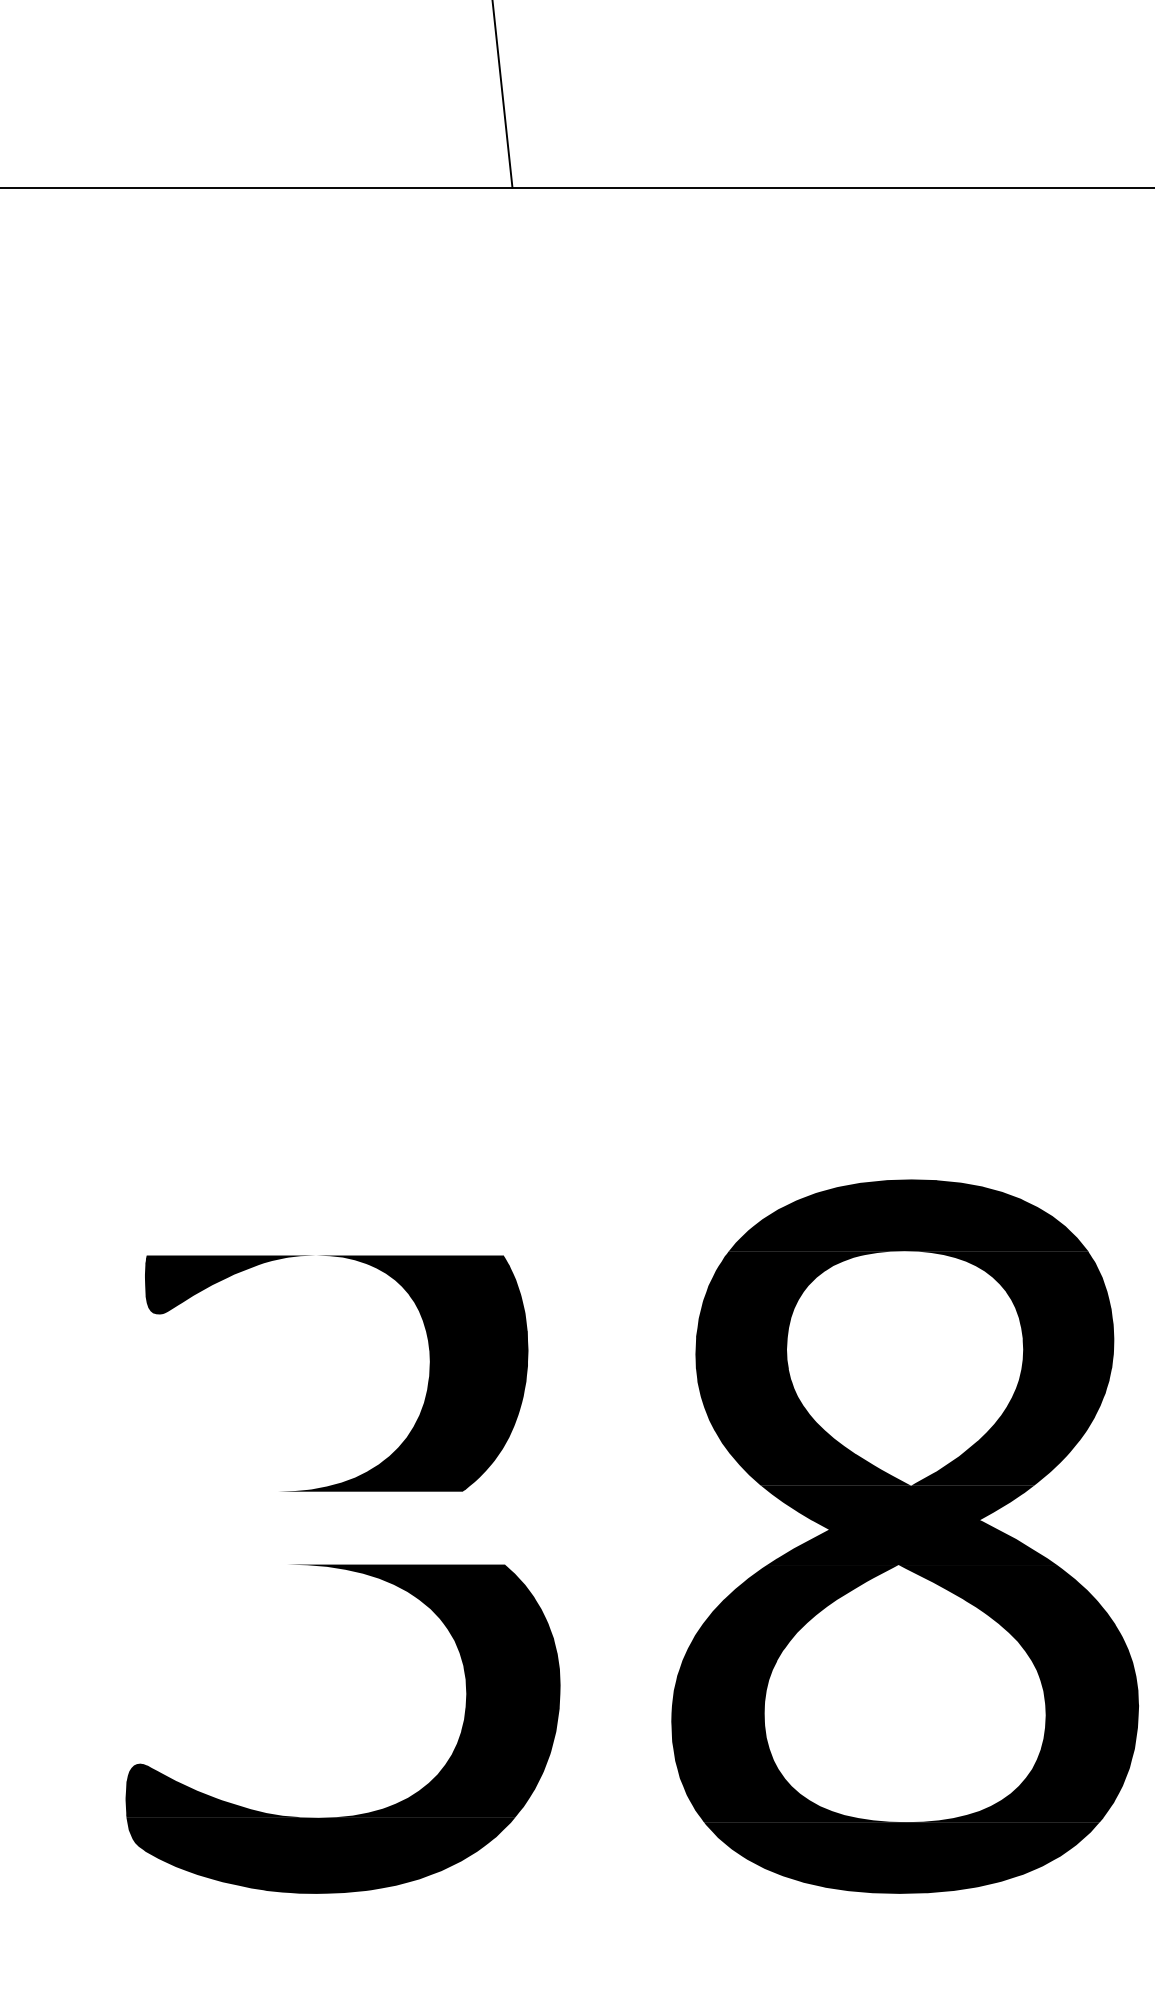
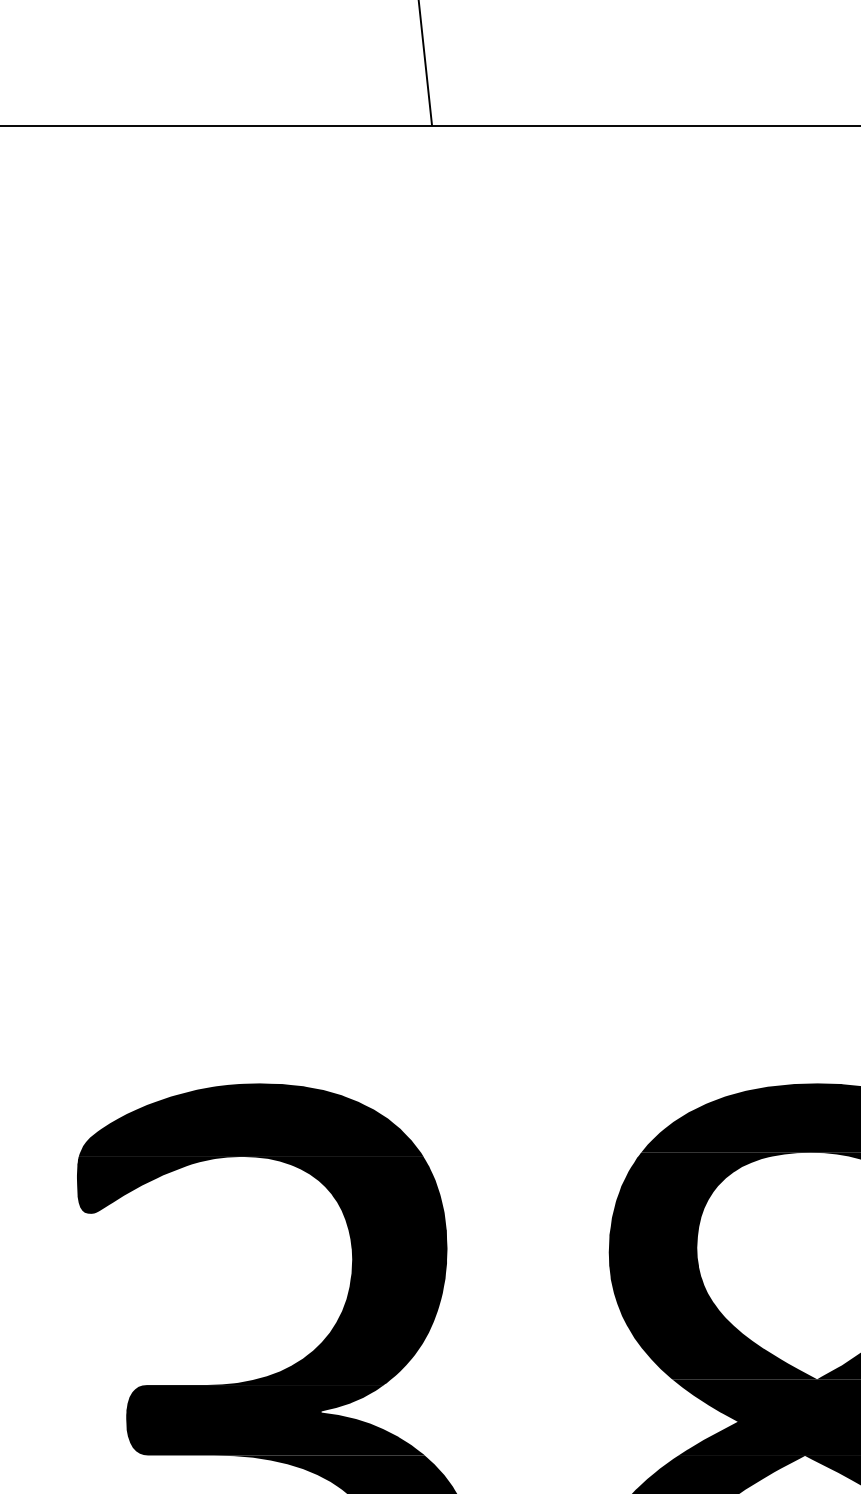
fill: (324, 1217) -> (250, 1120), added
fill: (350, 1527) -> (275, 1419), added

